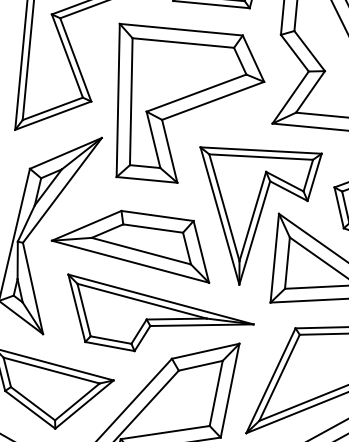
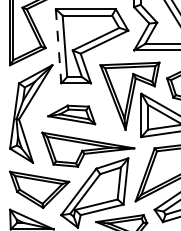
line: (118, 100) -> (58, 46), solid -> dashed
part: (131, 242) -> (71, 114), size x0.6

